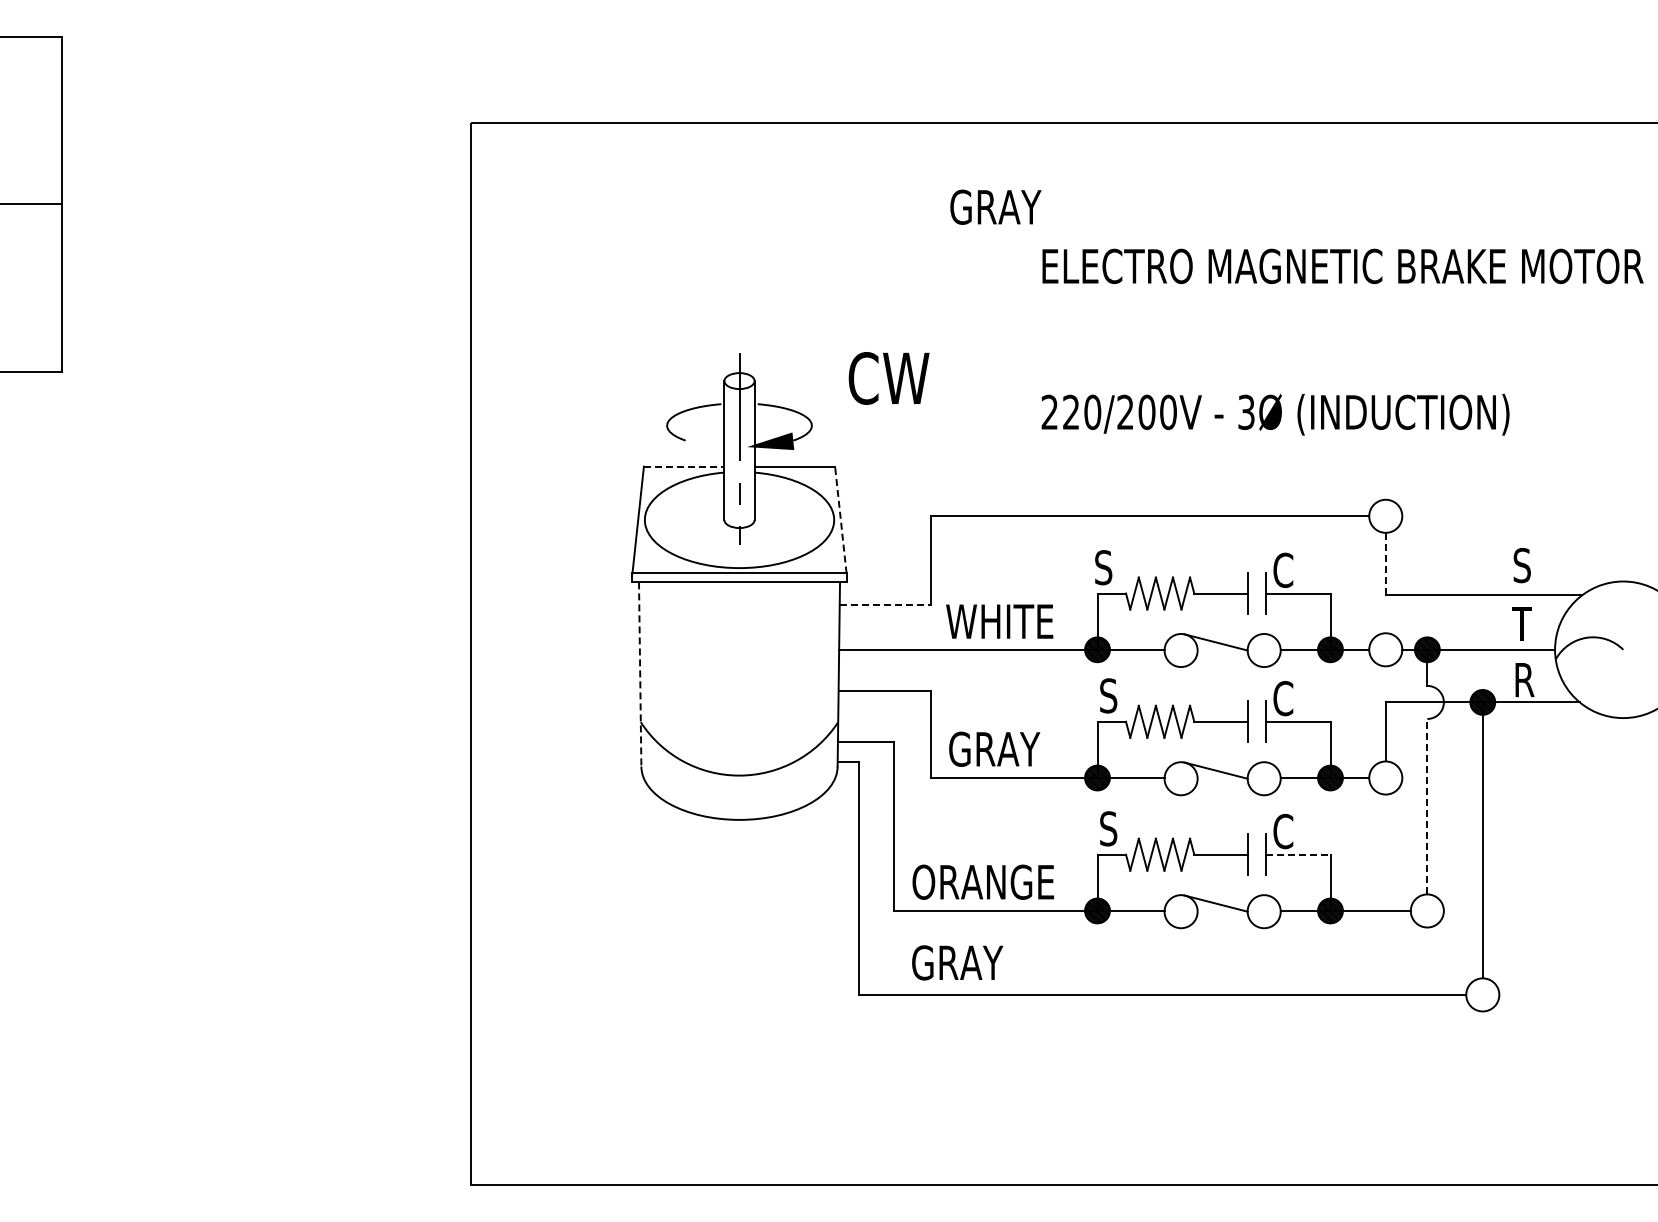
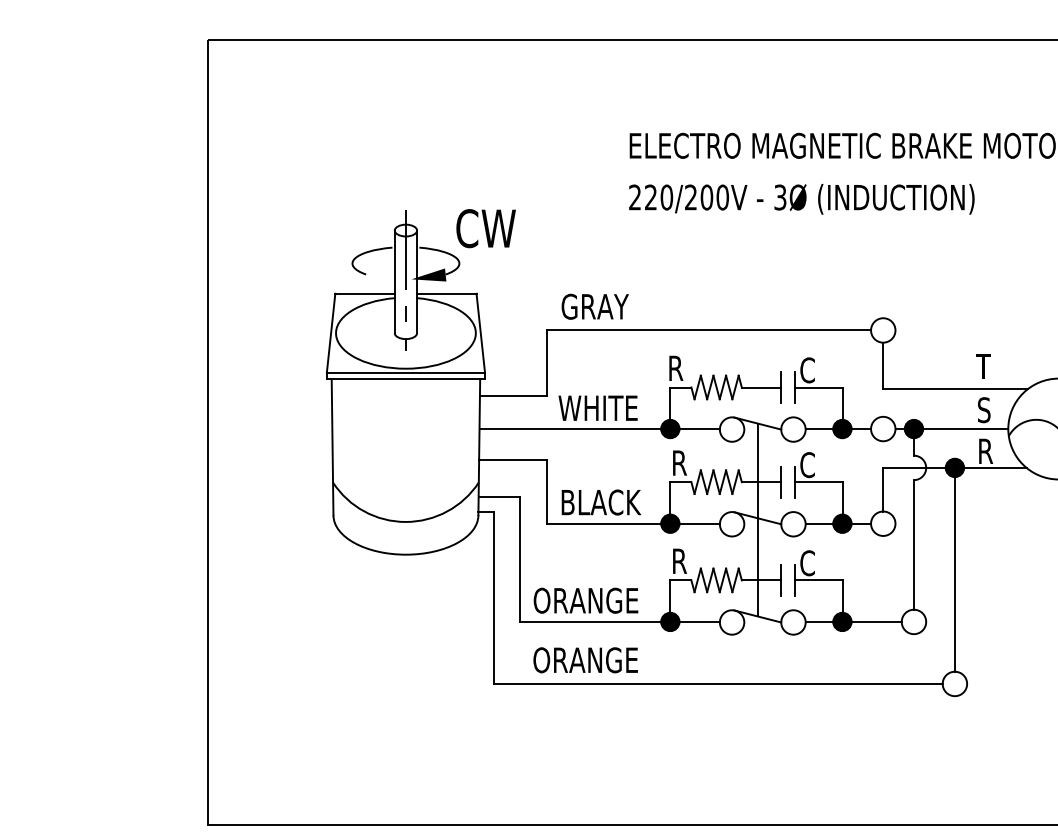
text: (995, 206) -> (595, 306), moved
text: (888, 378) -> (485, 228), moved
text: (1275, 414) -> (801, 199), moved
line: (684, 466) -> (365, 293), dashed -> solid
line: (840, 520) -> (480, 333), dashed -> solid
line: (1385, 563) -> (883, 365), dashed -> solid
text: (1521, 565) -> (983, 366), S -> T
text: (1105, 567) -> (676, 368), S -> R
line: (885, 604) -> (513, 395), dashed -> solid
text: (1521, 623) -> (983, 409), T -> S
line: (640, 674) -> (332, 447), dashed -> solid
text: (1110, 695) -> (679, 462), S -> R
text: (1003, 748) -> (600, 501), GRAY -> BLACK
line: (1215, 772) -> (757, 519), added
line: (1427, 806) -> (914, 544), dashed -> solid
text: (1110, 828) -> (679, 561), S -> R
line: (1298, 854) -> (818, 580), dashed -> solid
text: (984, 962) -> (586, 660), GRAY -> ORANGE

